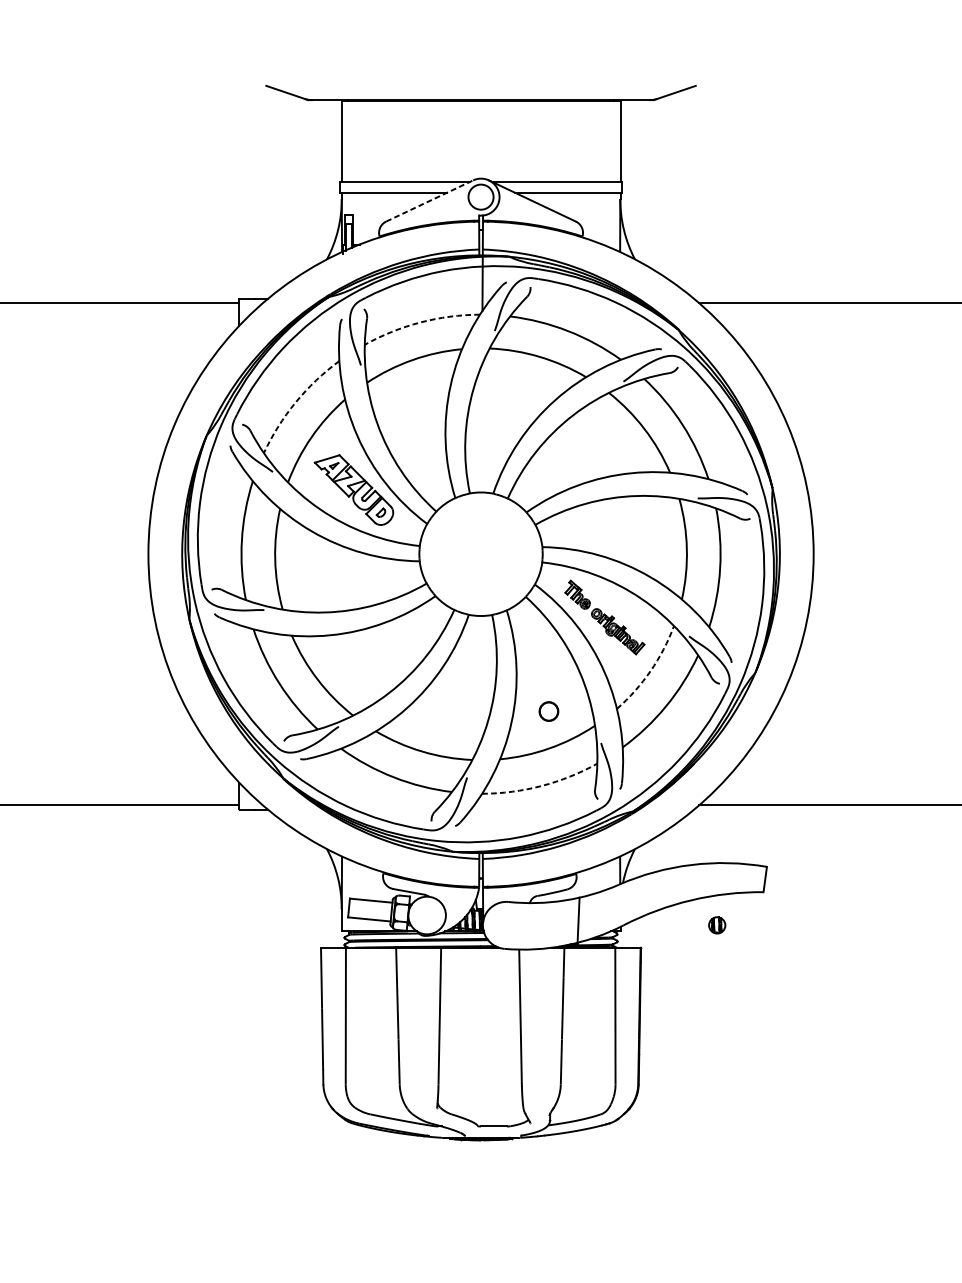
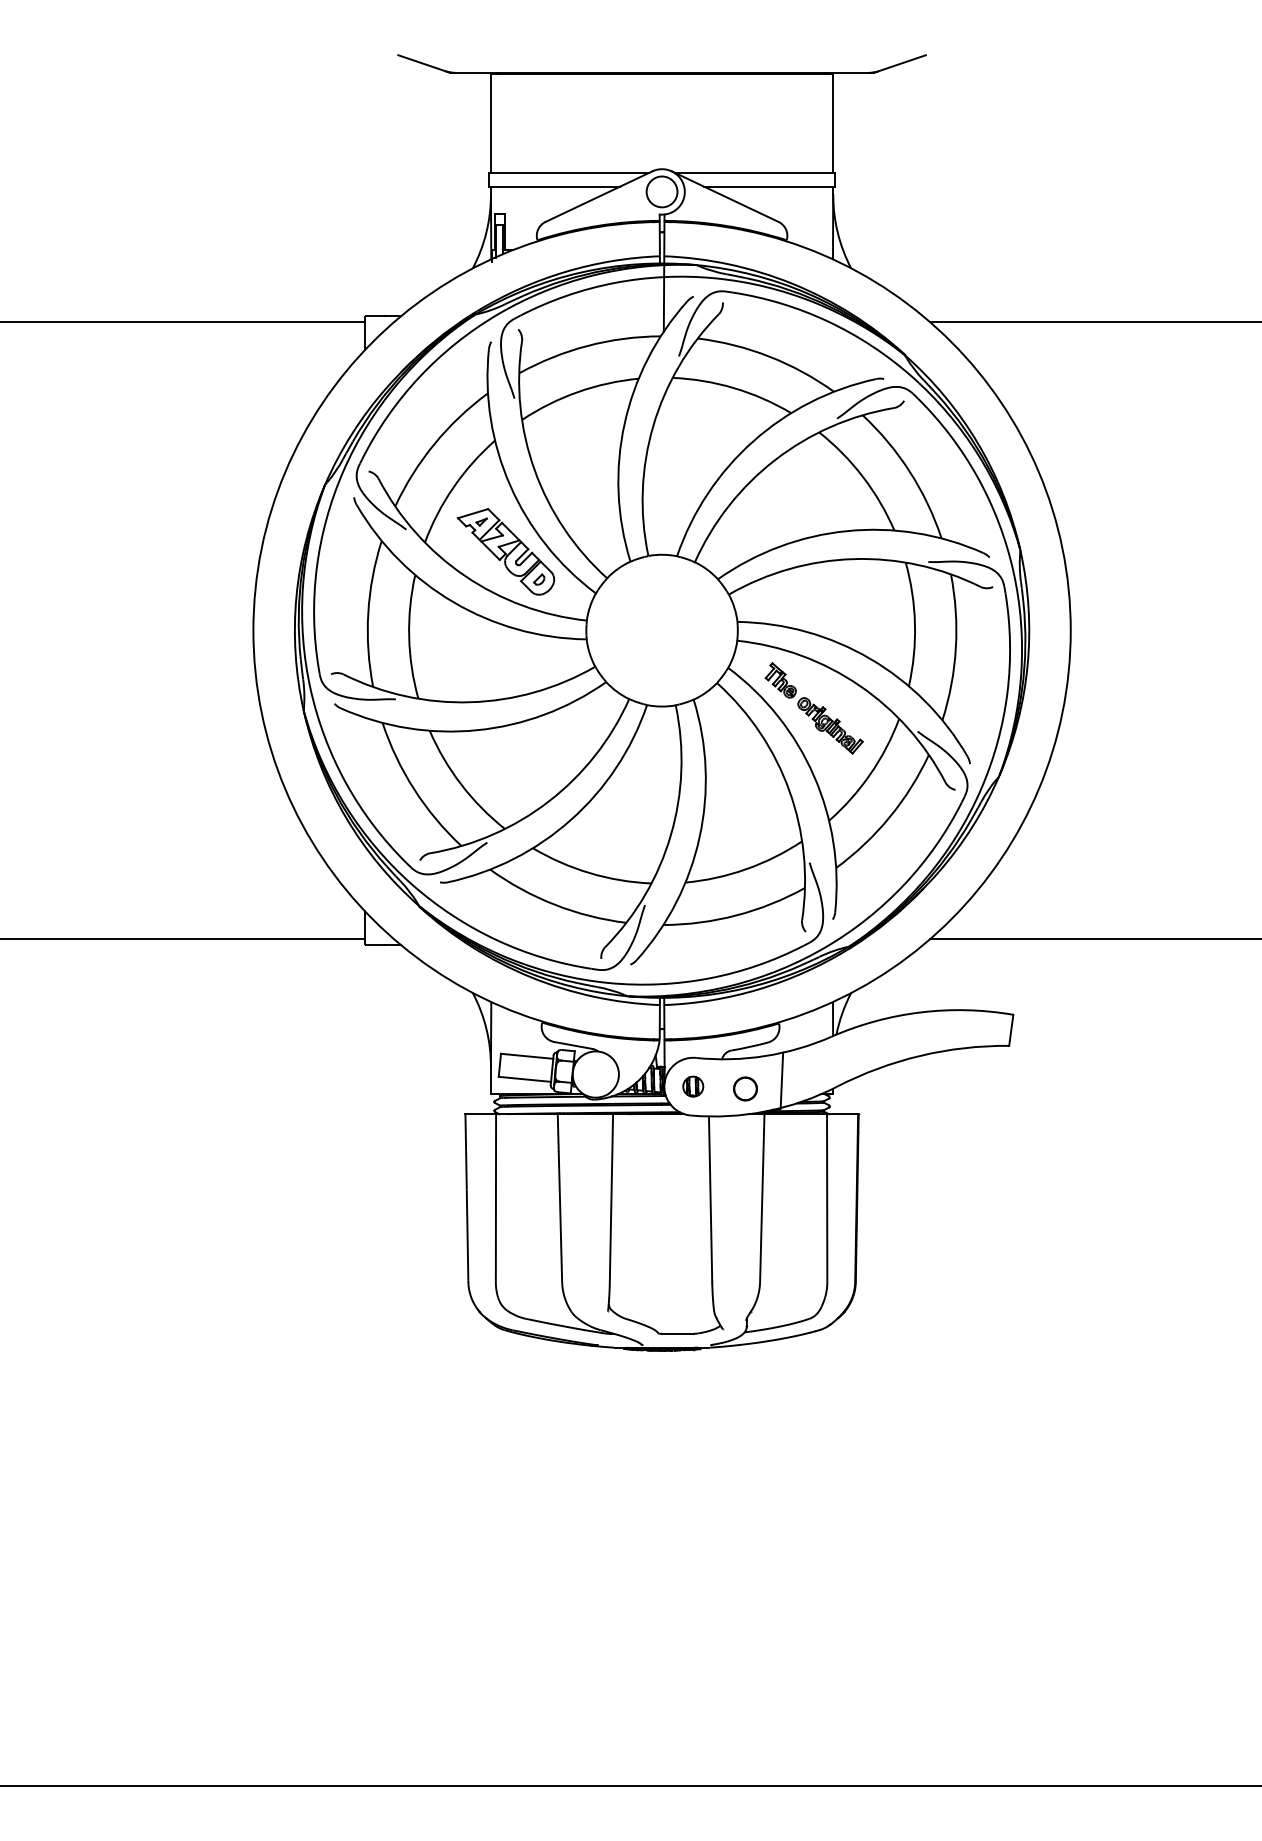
line: (430, 200) -> (599, 196), dashed -> solid
arc: (420, 322) -> (587, 345), dashed -> solid
arc: (295, 402) -> (434, 444), dashed -> solid
arc: (650, 671) -> (870, 774), dashed -> solid
circle: (548, 711) -> (745, 1088), moved
arc: (541, 786) -> (736, 915), dashed -> solid
part: (717, 925) -> (693, 1086), moved

